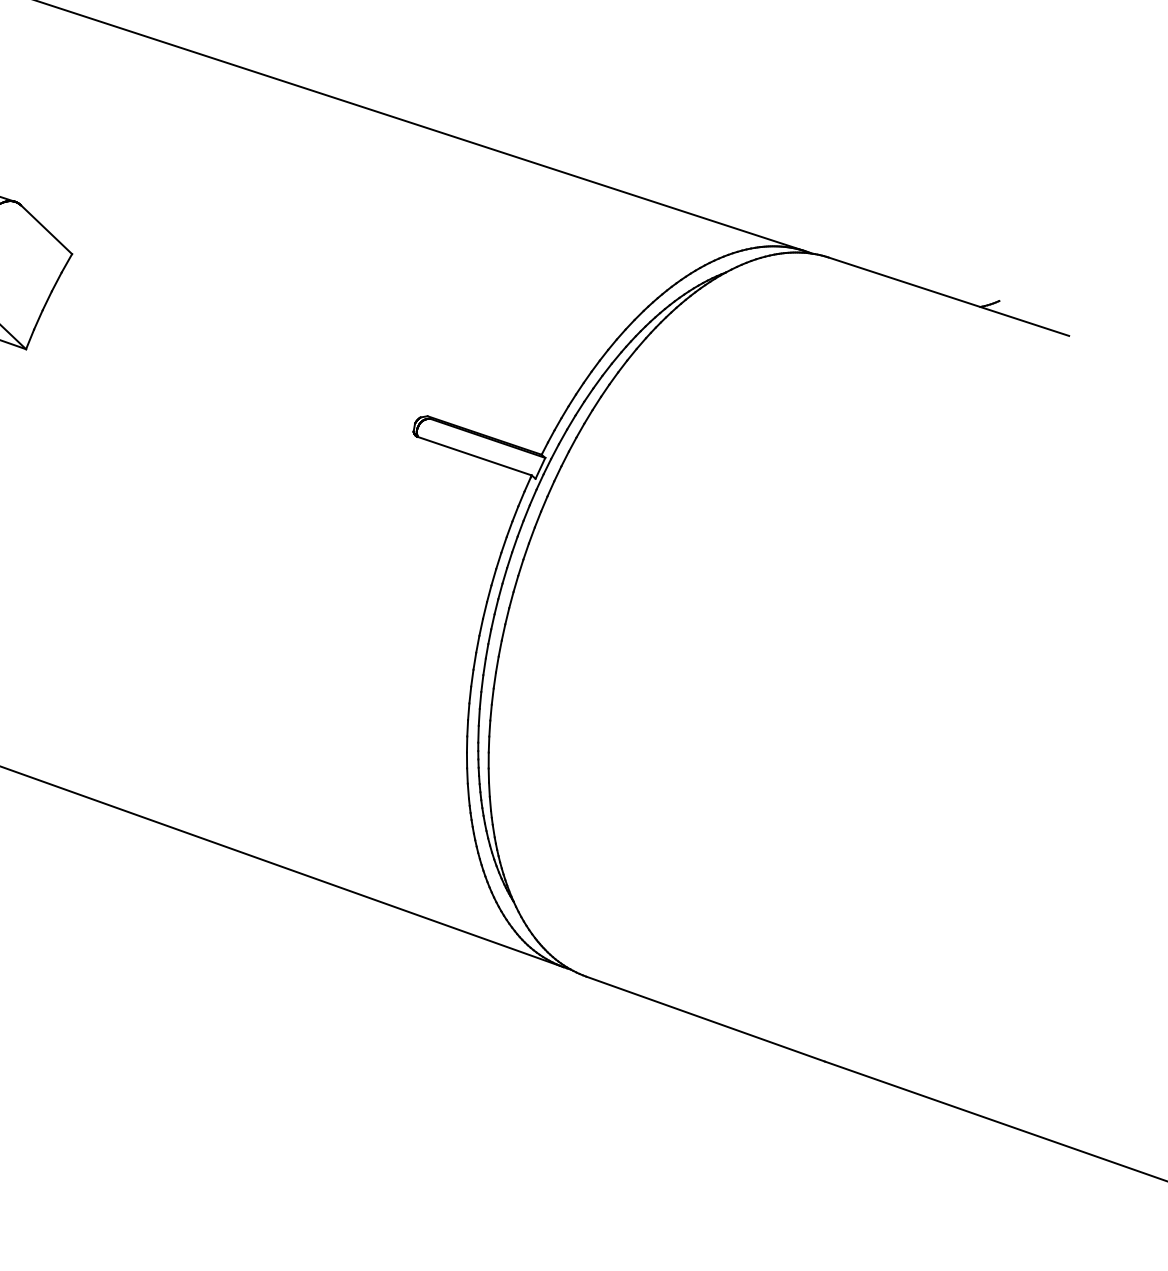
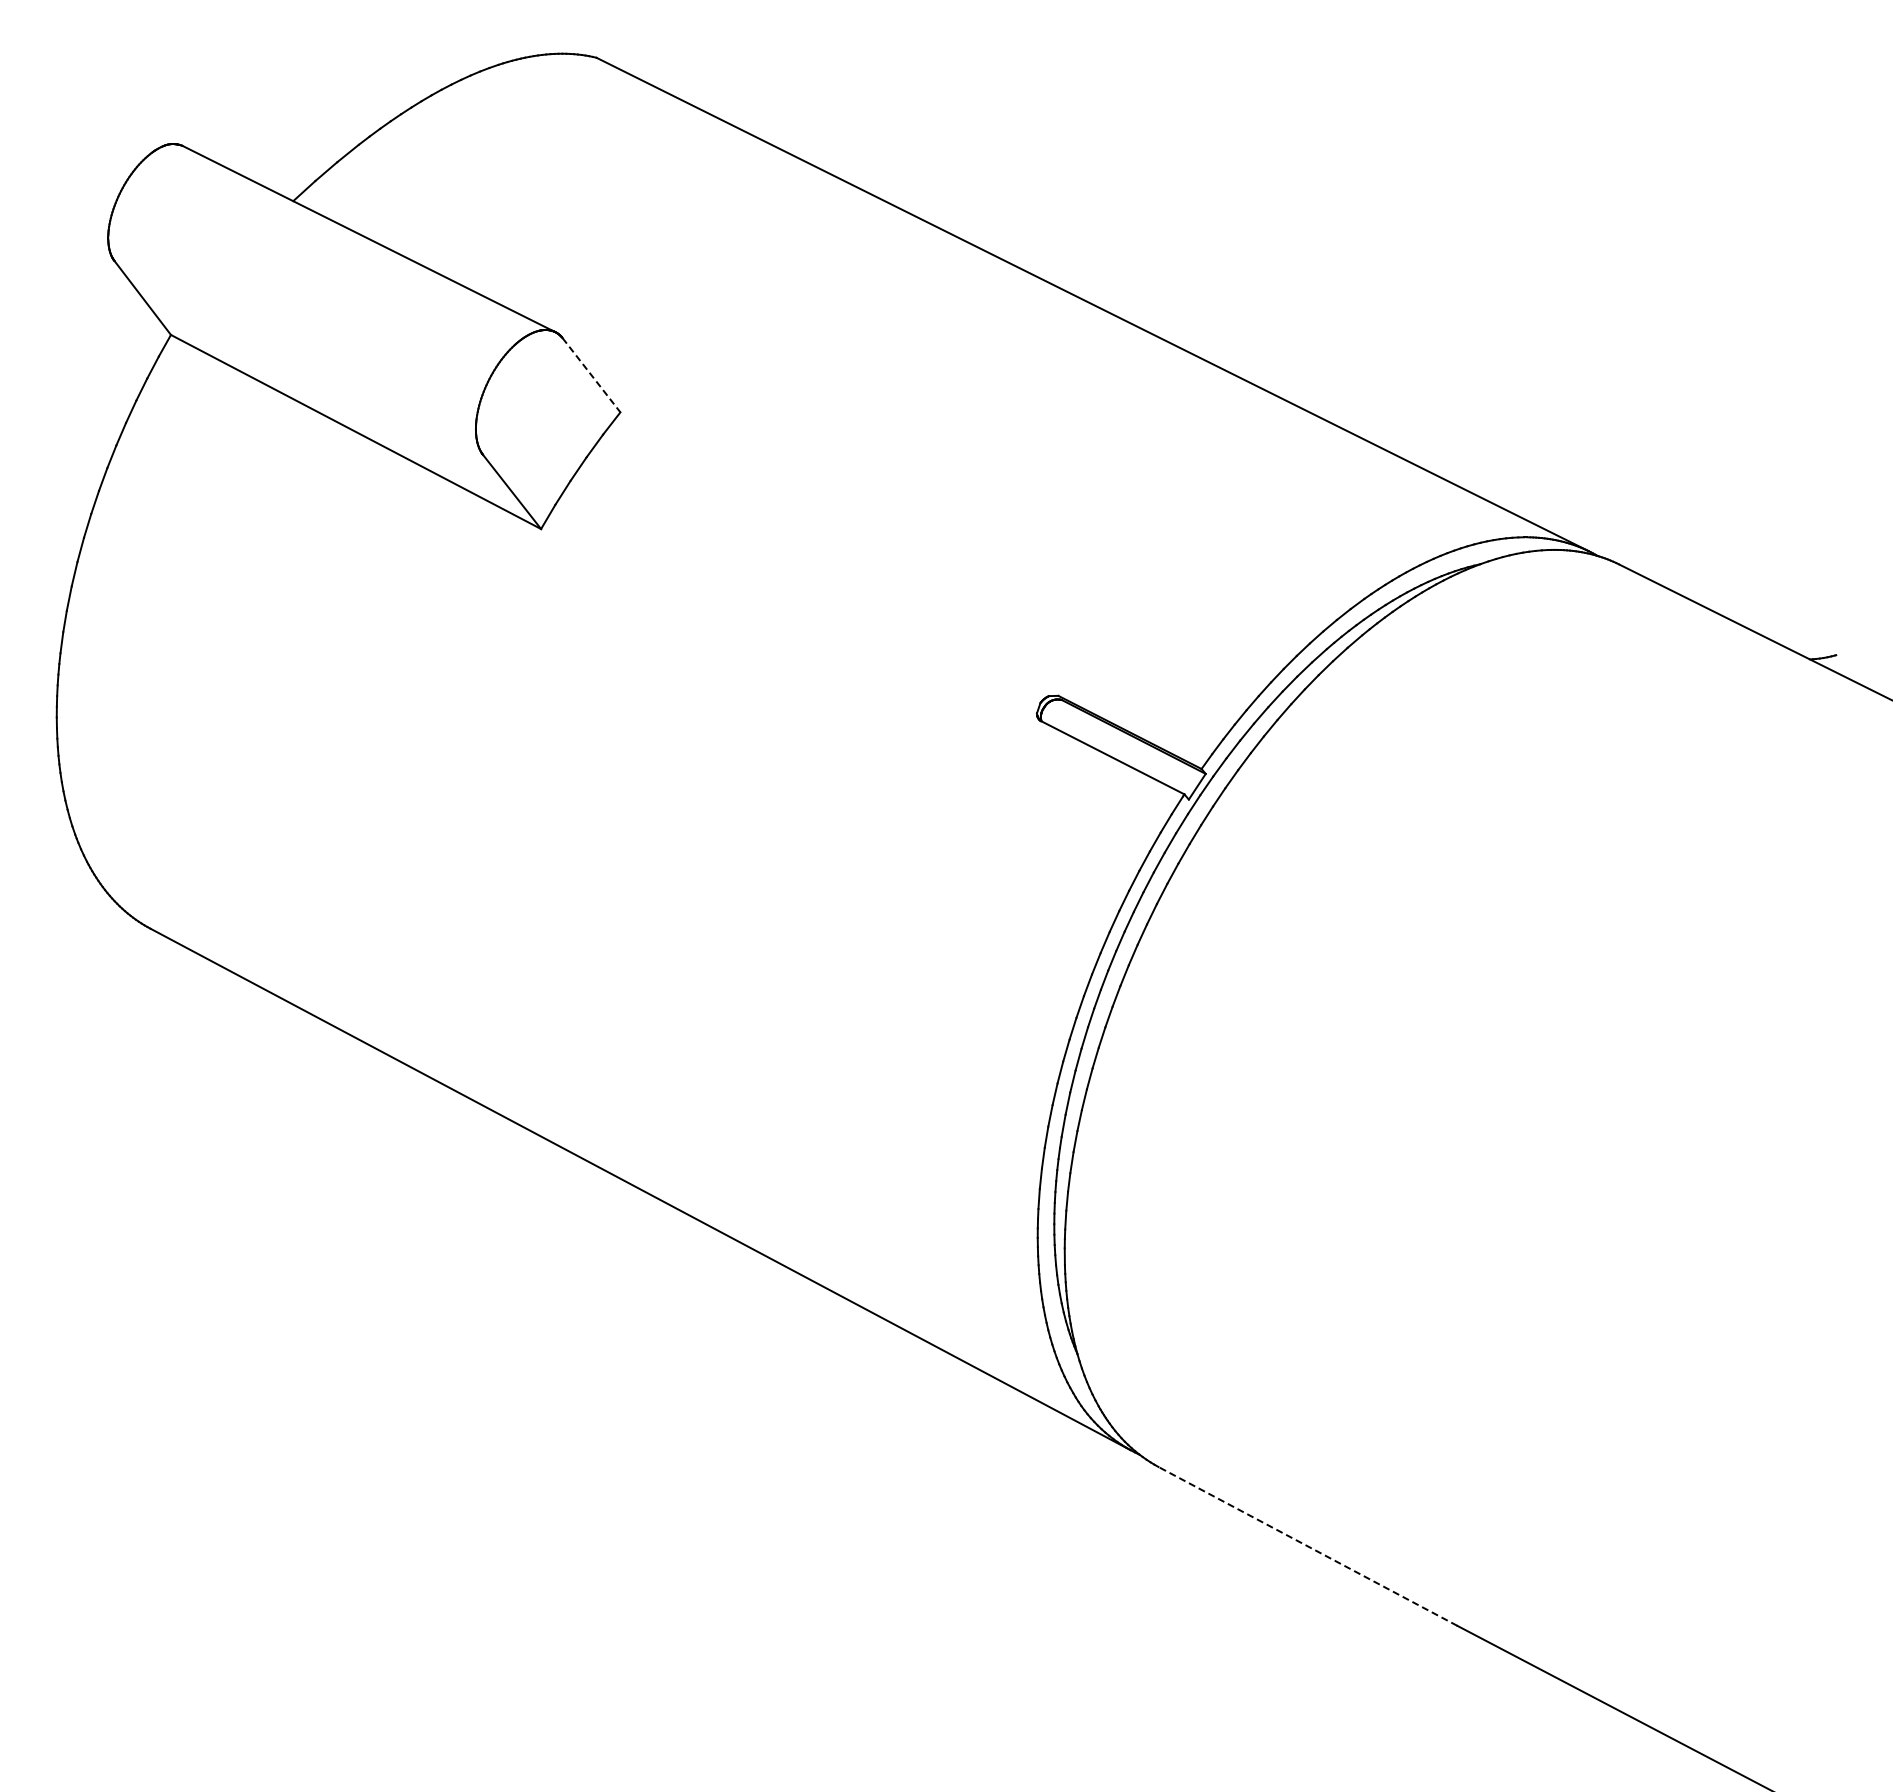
line: (46, 229) -> (591, 375), solid -> dashed
line: (705, 1019) -> (1307, 1546), solid -> dashed

